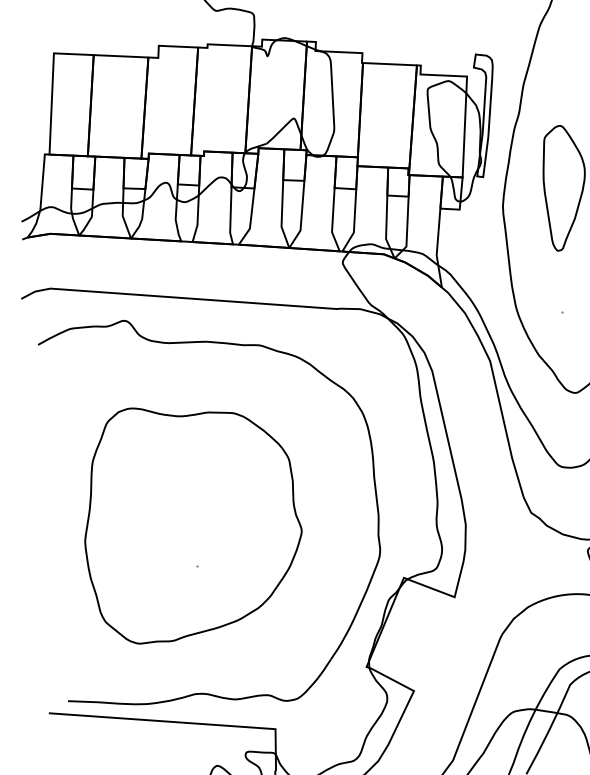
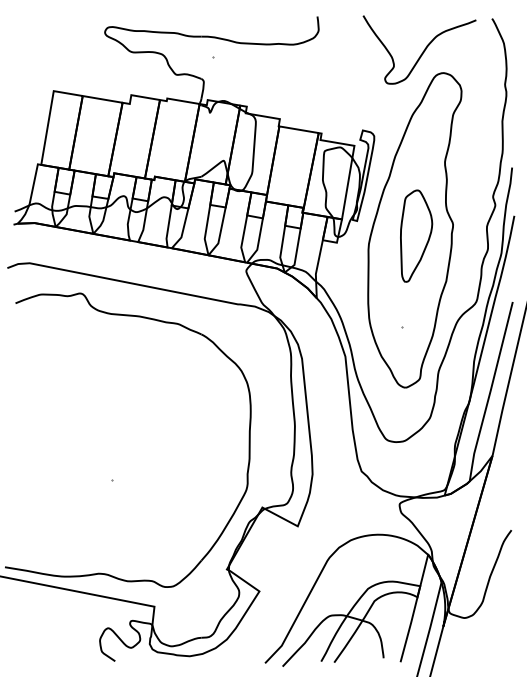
part: (190, 519) -> (111, 445), removed

